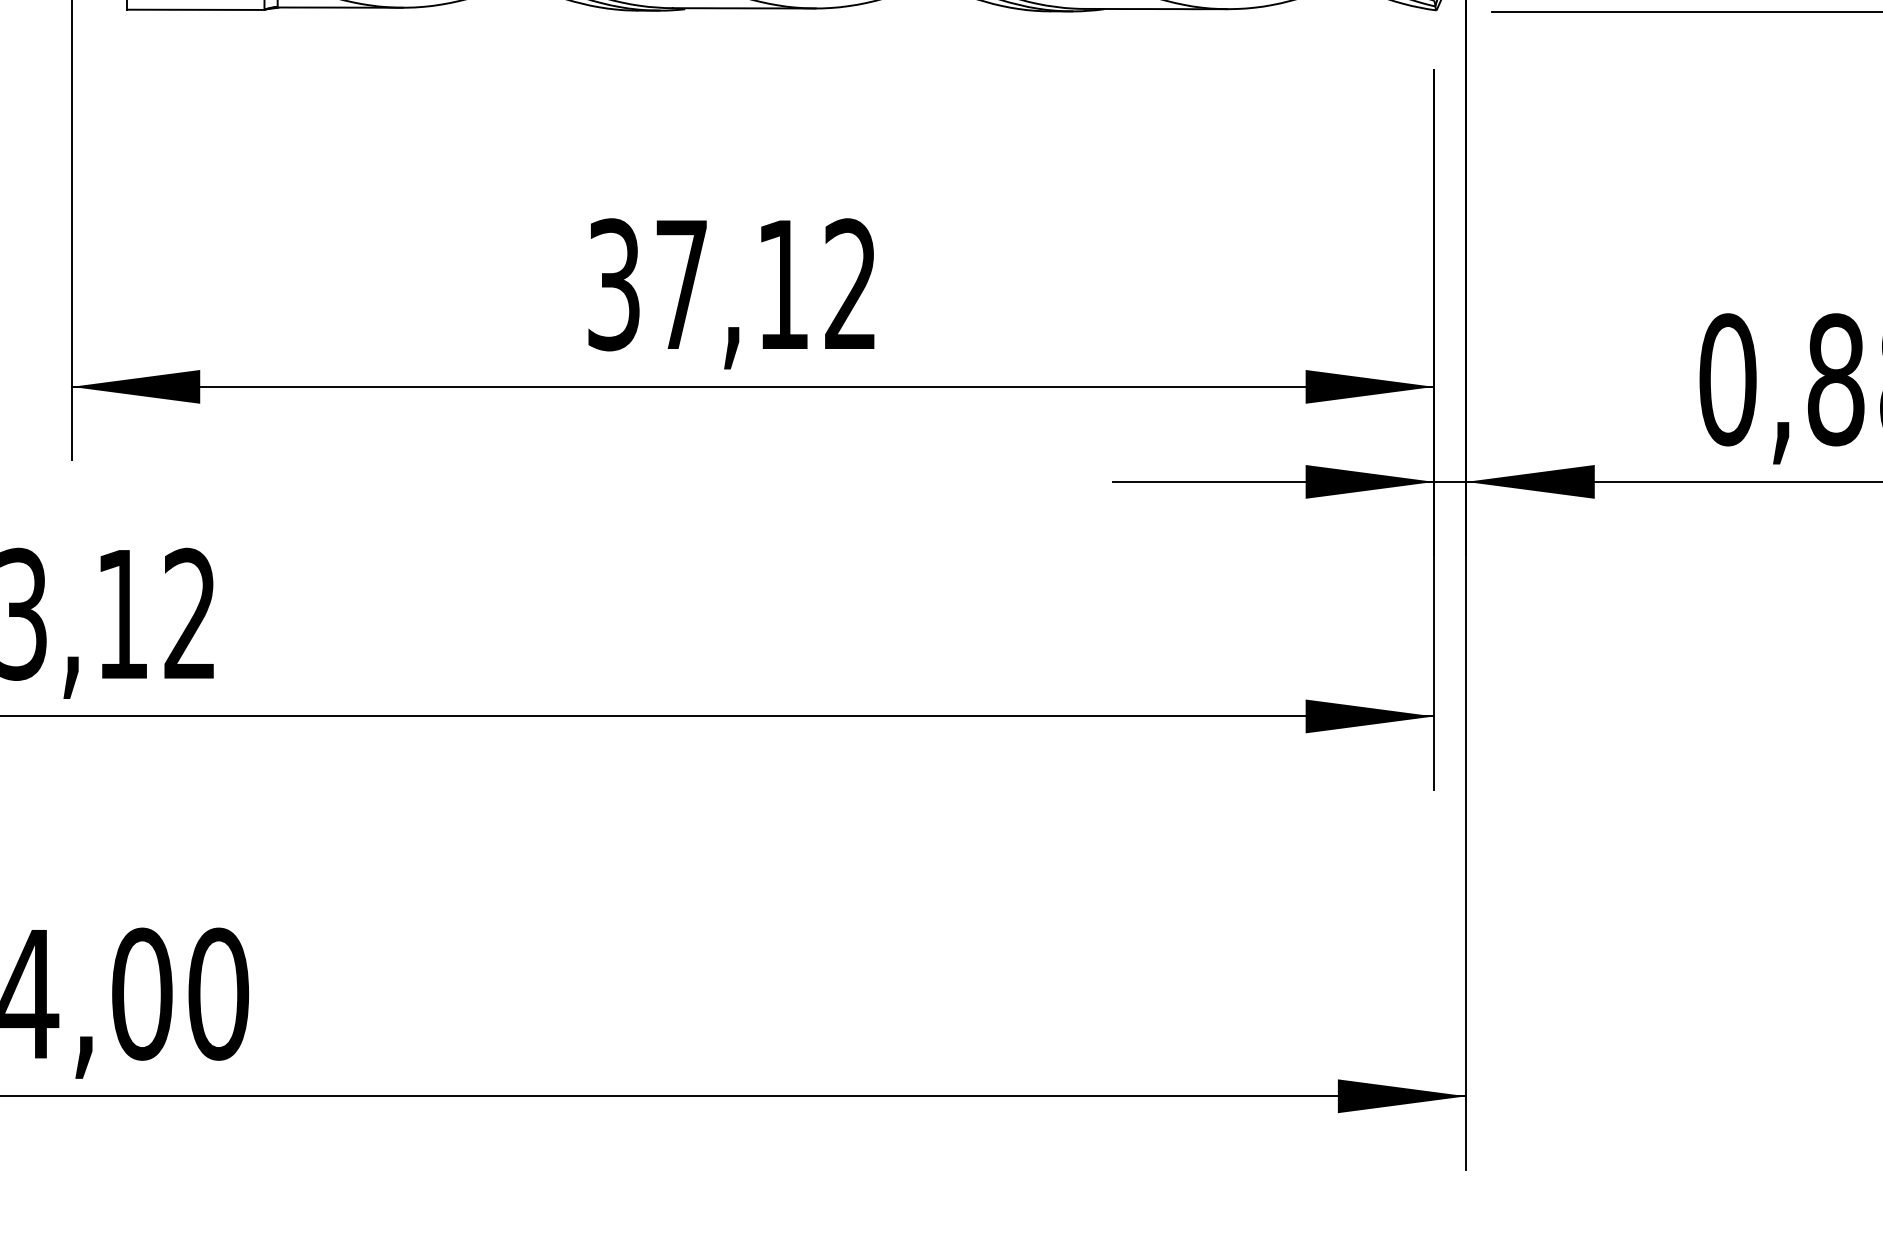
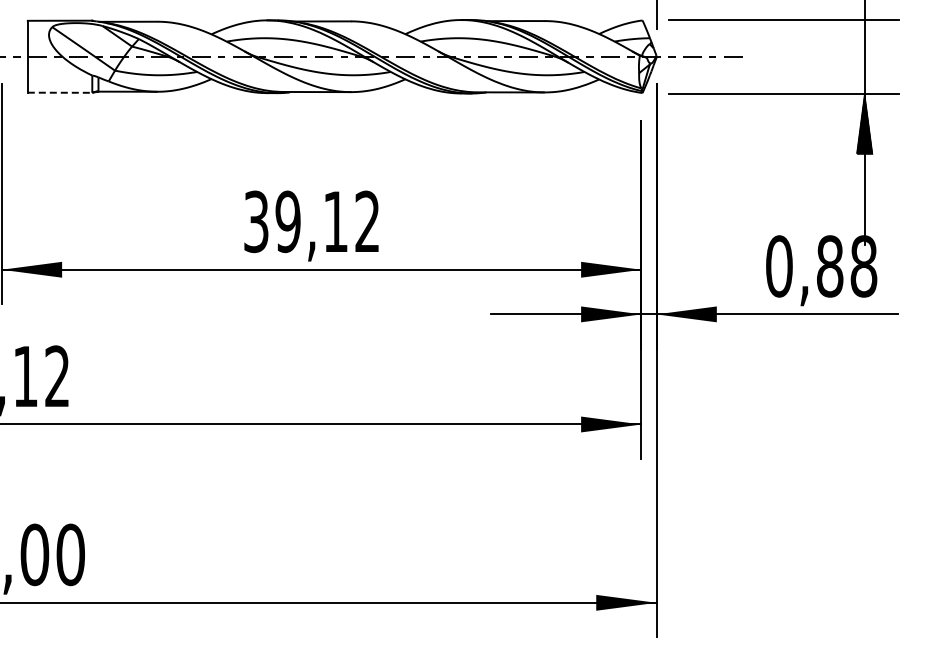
line: (196, 9) -> (60, 92), solid -> dashed
text: (680, 284) -> (287, 221), 37,12 -> 39,12

